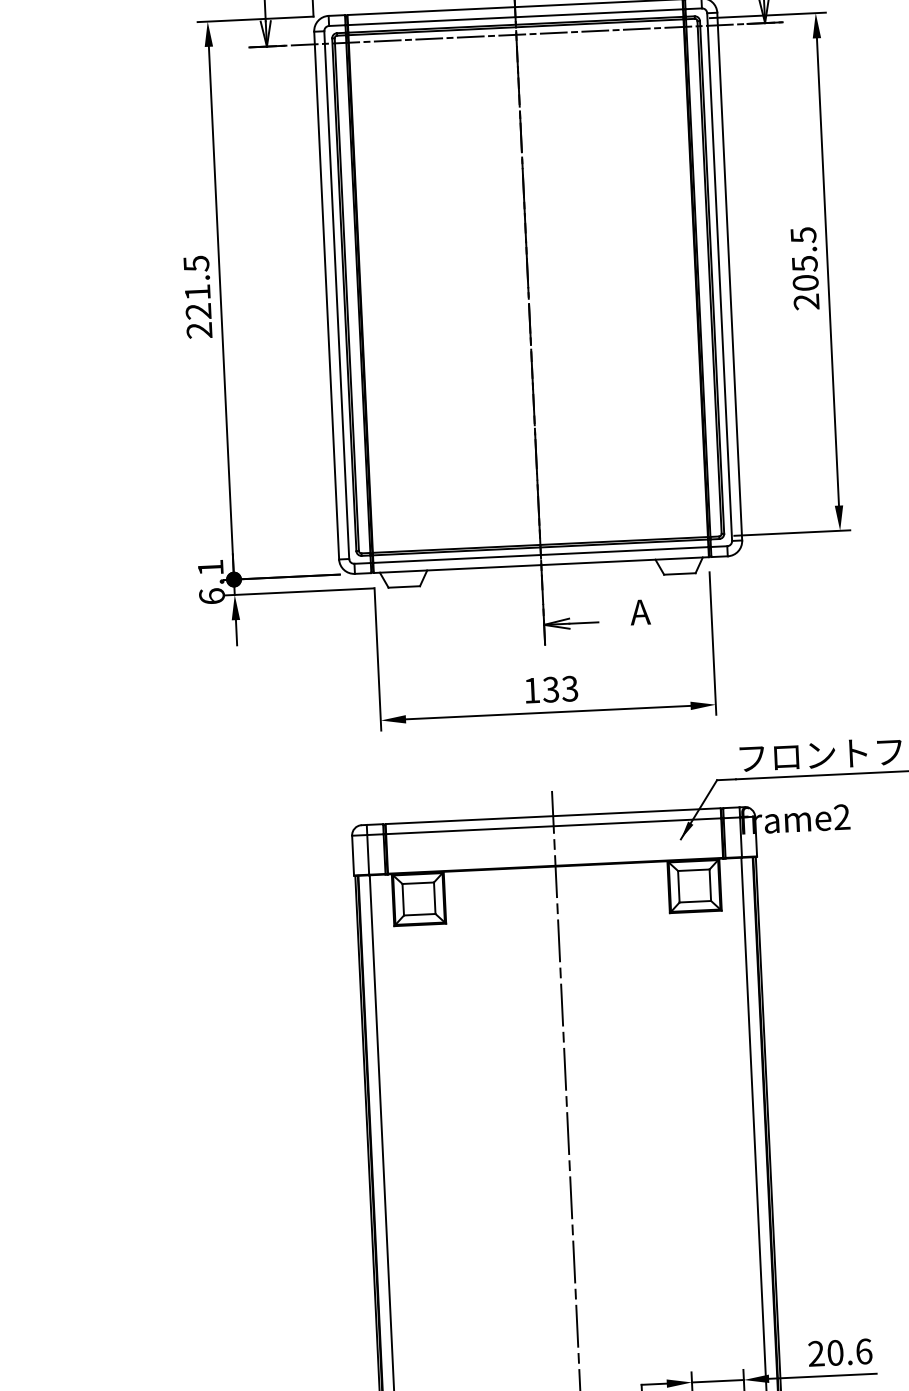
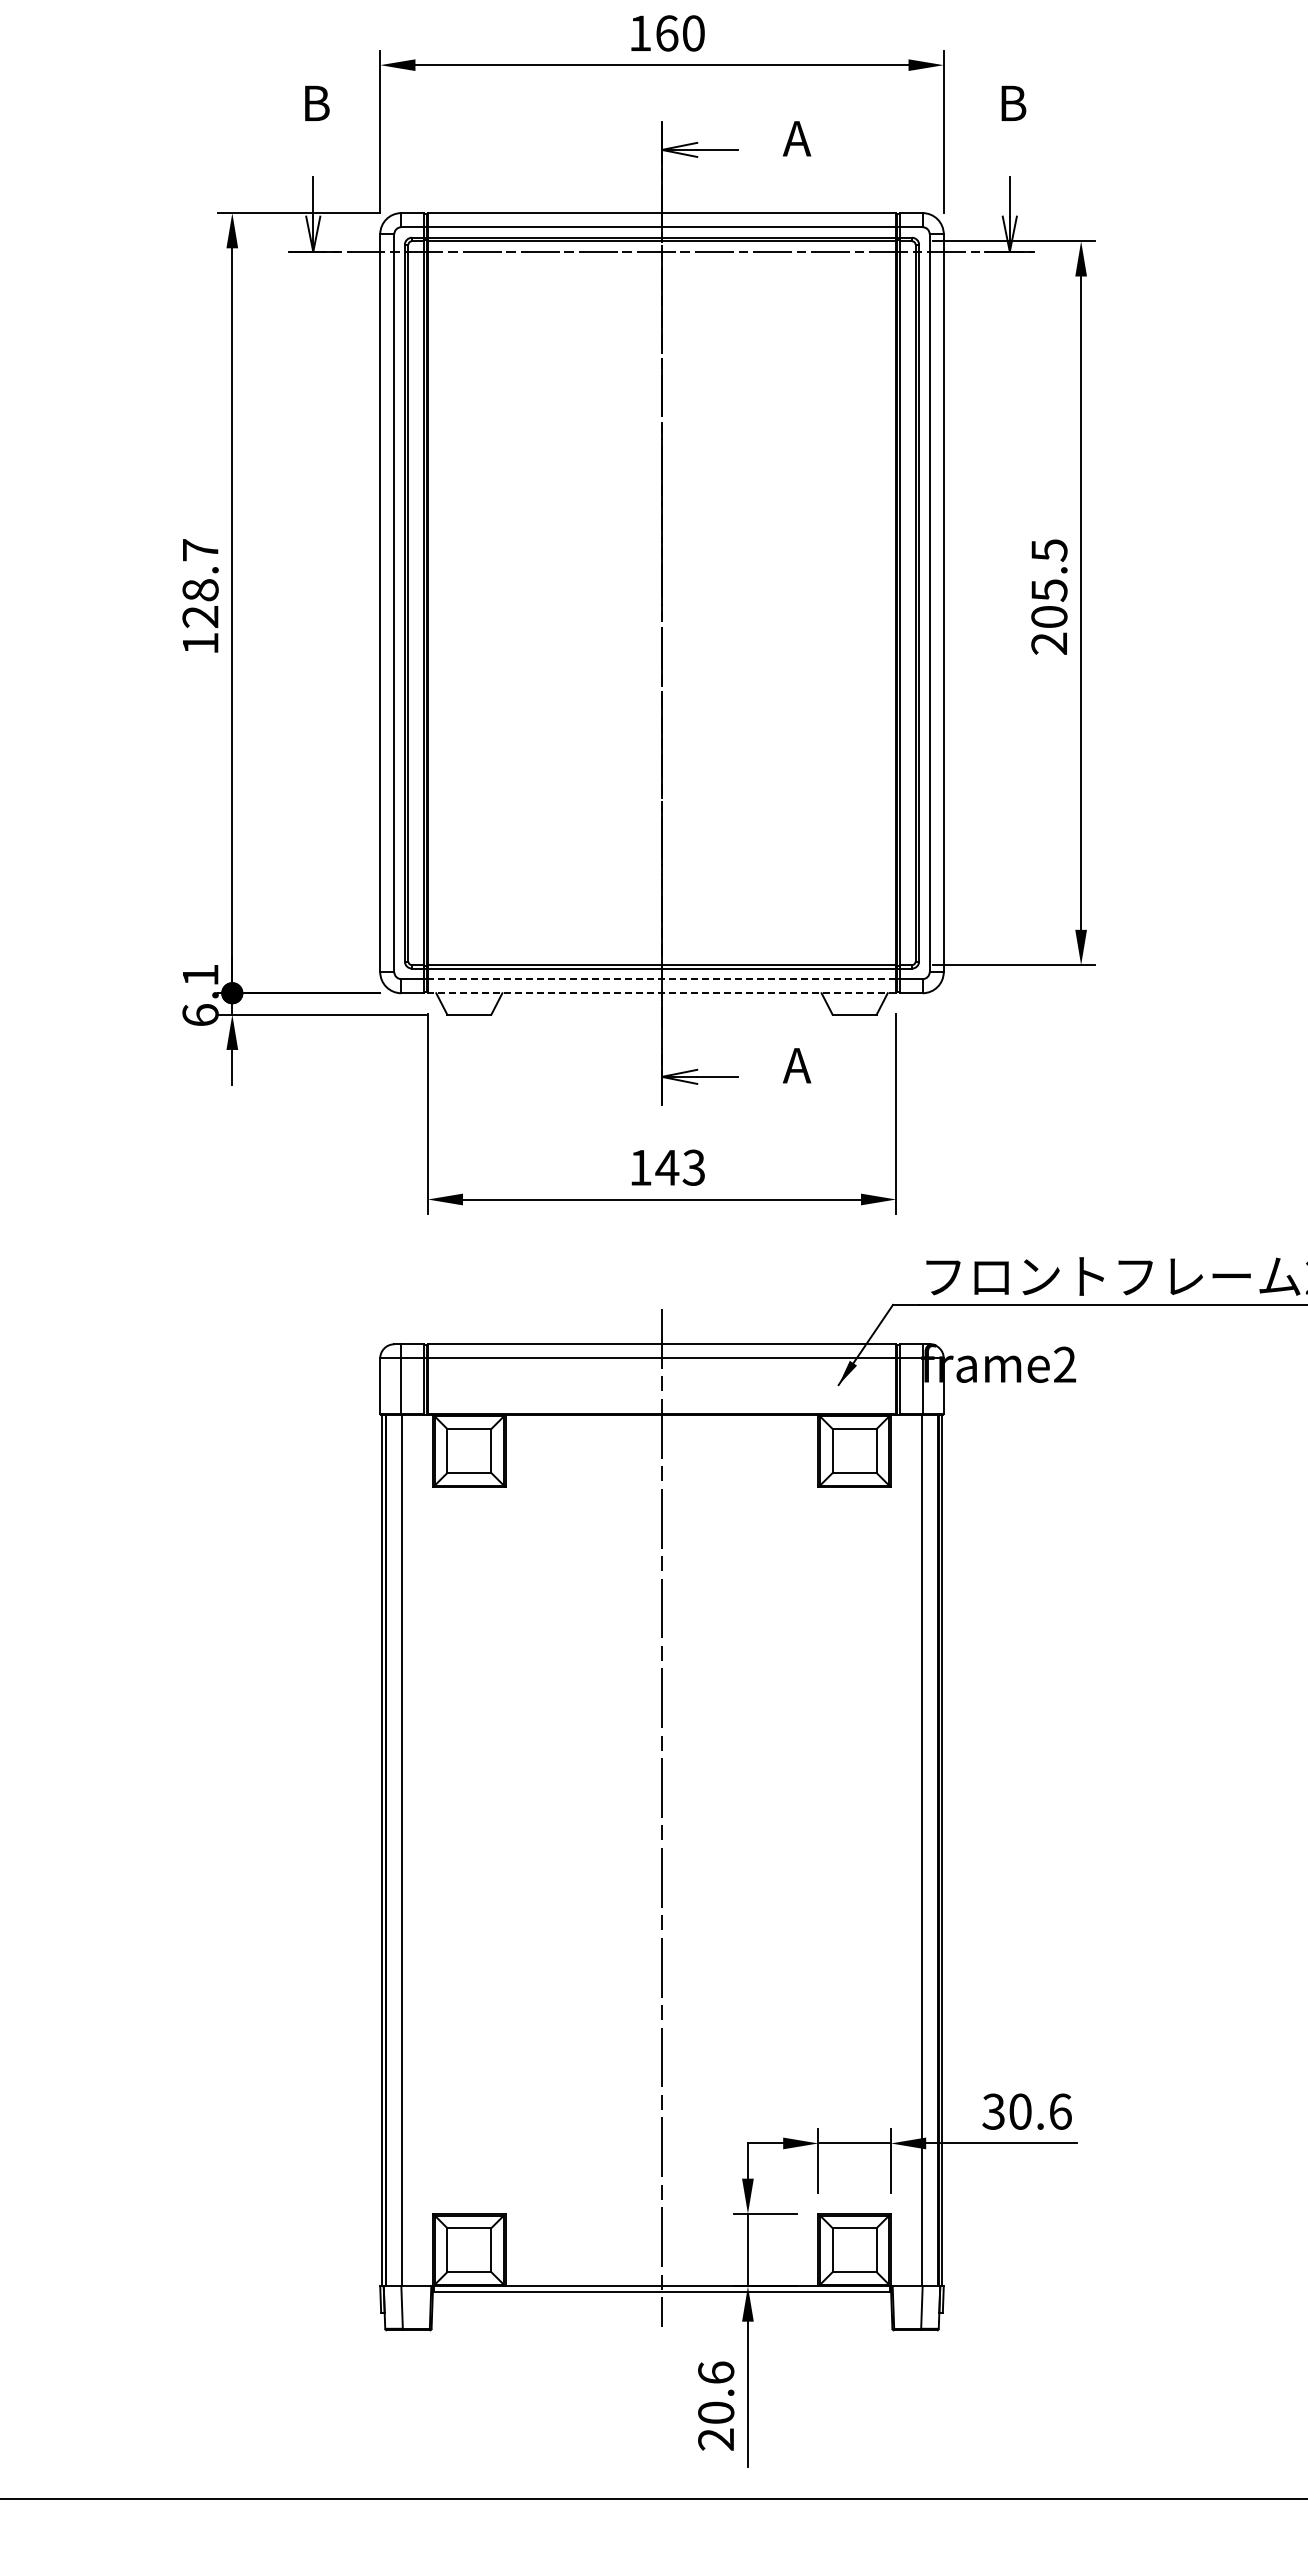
text: (197, 296) -> (200, 596), 221.5 -> 128.7
line: (540, 555) -> (661, 979), solid -> dashed
line: (541, 565) -> (661, 993), solid -> dashed
text: (551, 689) -> (667, 1167), 133 -> 143
text: (816, 1353) -> (993, 2111), 20.6 -> 30.6

